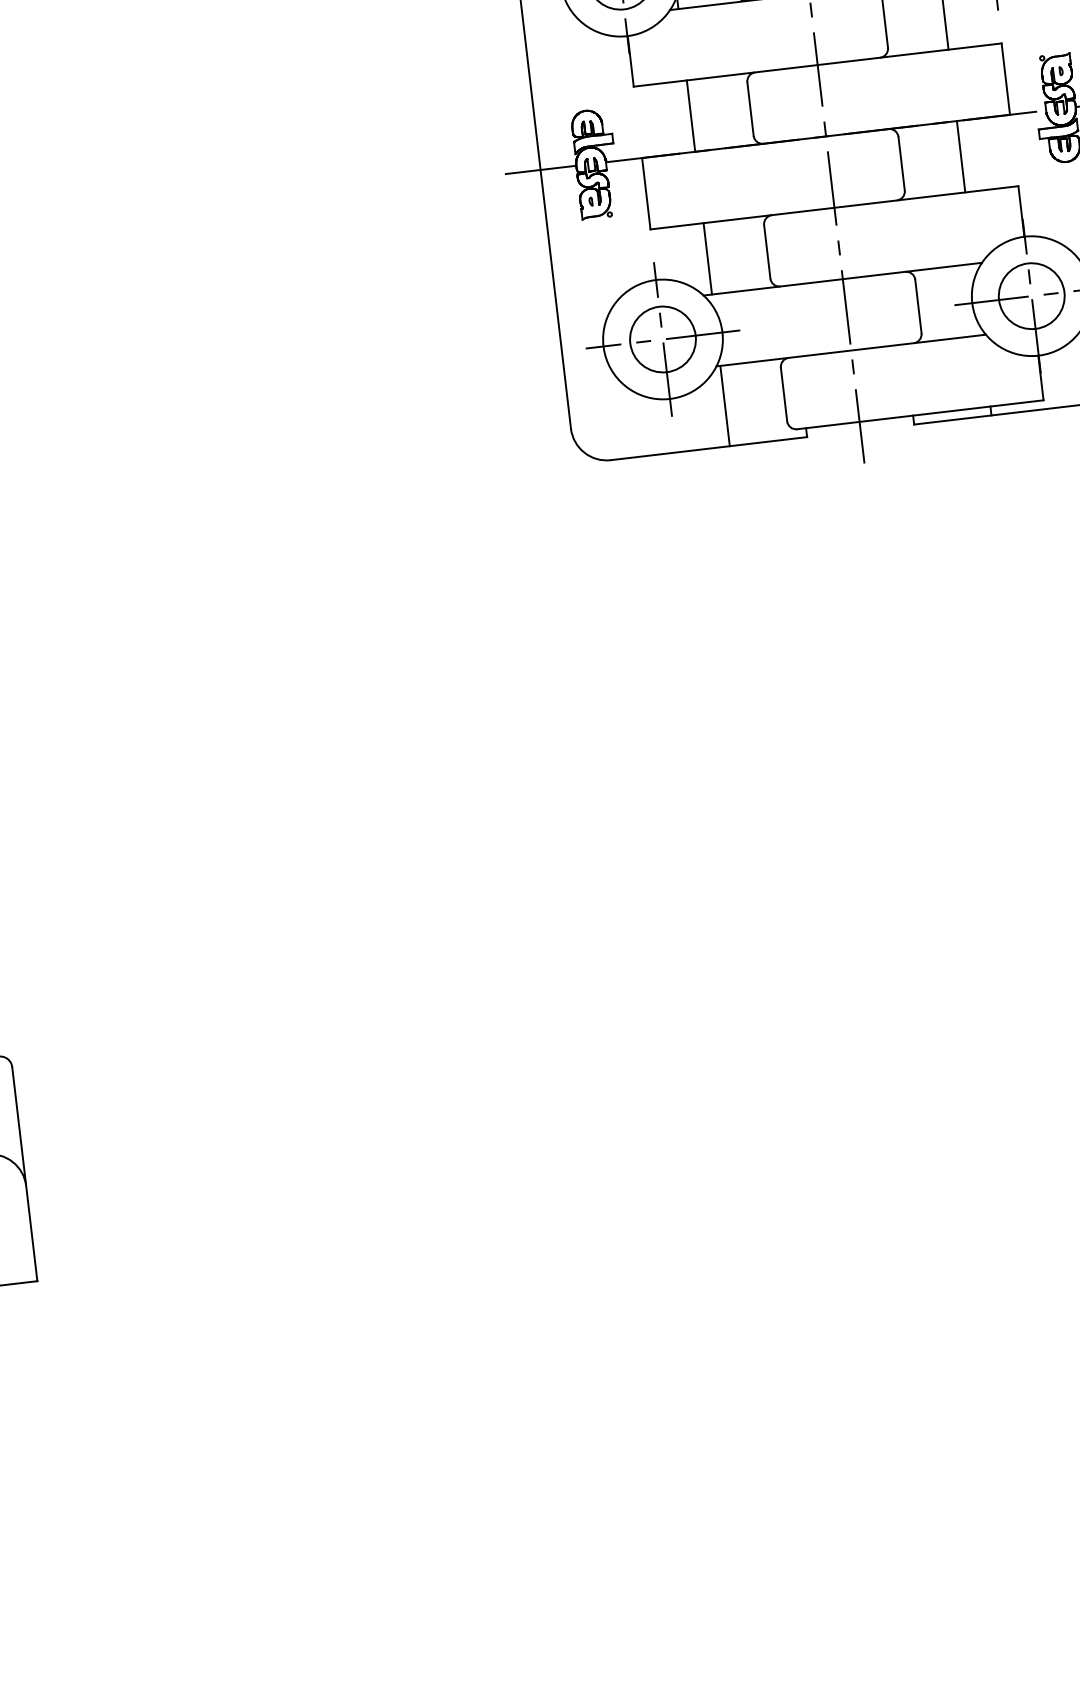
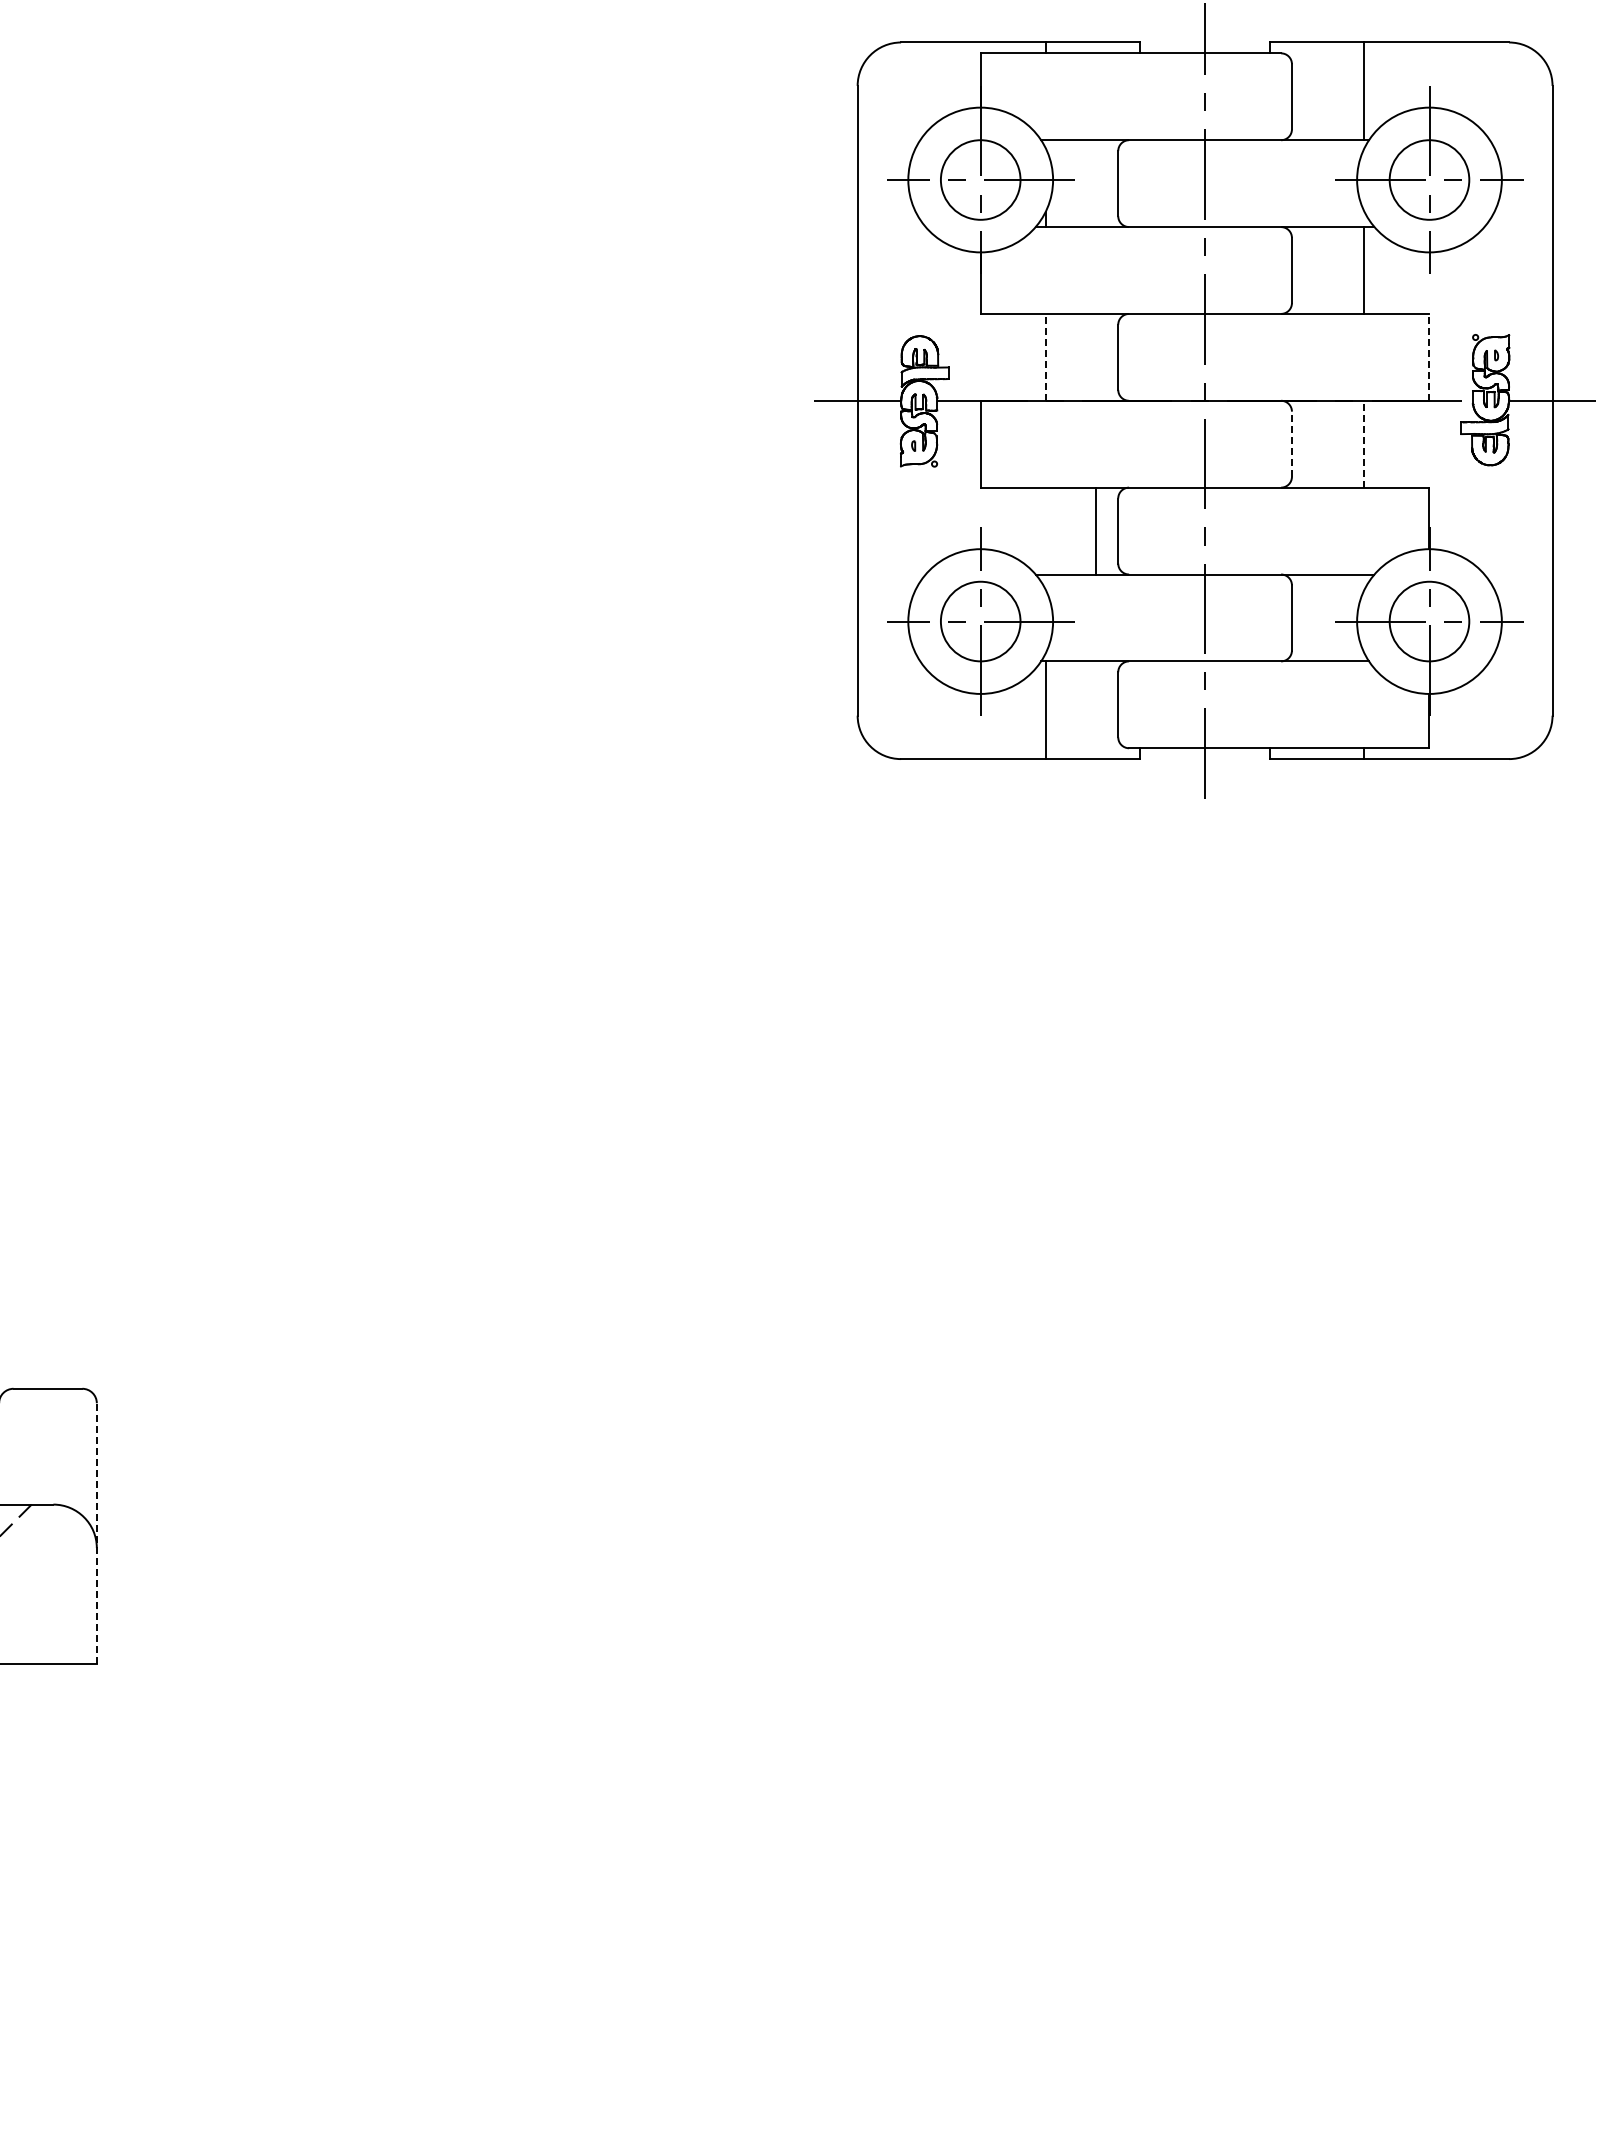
line: (1005, 78) -> (1428, 356), solid -> dashed
line: (690, 115) -> (1045, 356), solid -> dashed
line: (961, 156) -> (1364, 443), solid -> dashed
line: (901, 164) -> (1291, 444), solid -> dashed
line: (707, 258) -> (1095, 530), moved
line: (24, 1174) -> (96, 1533), solid -> dashed

